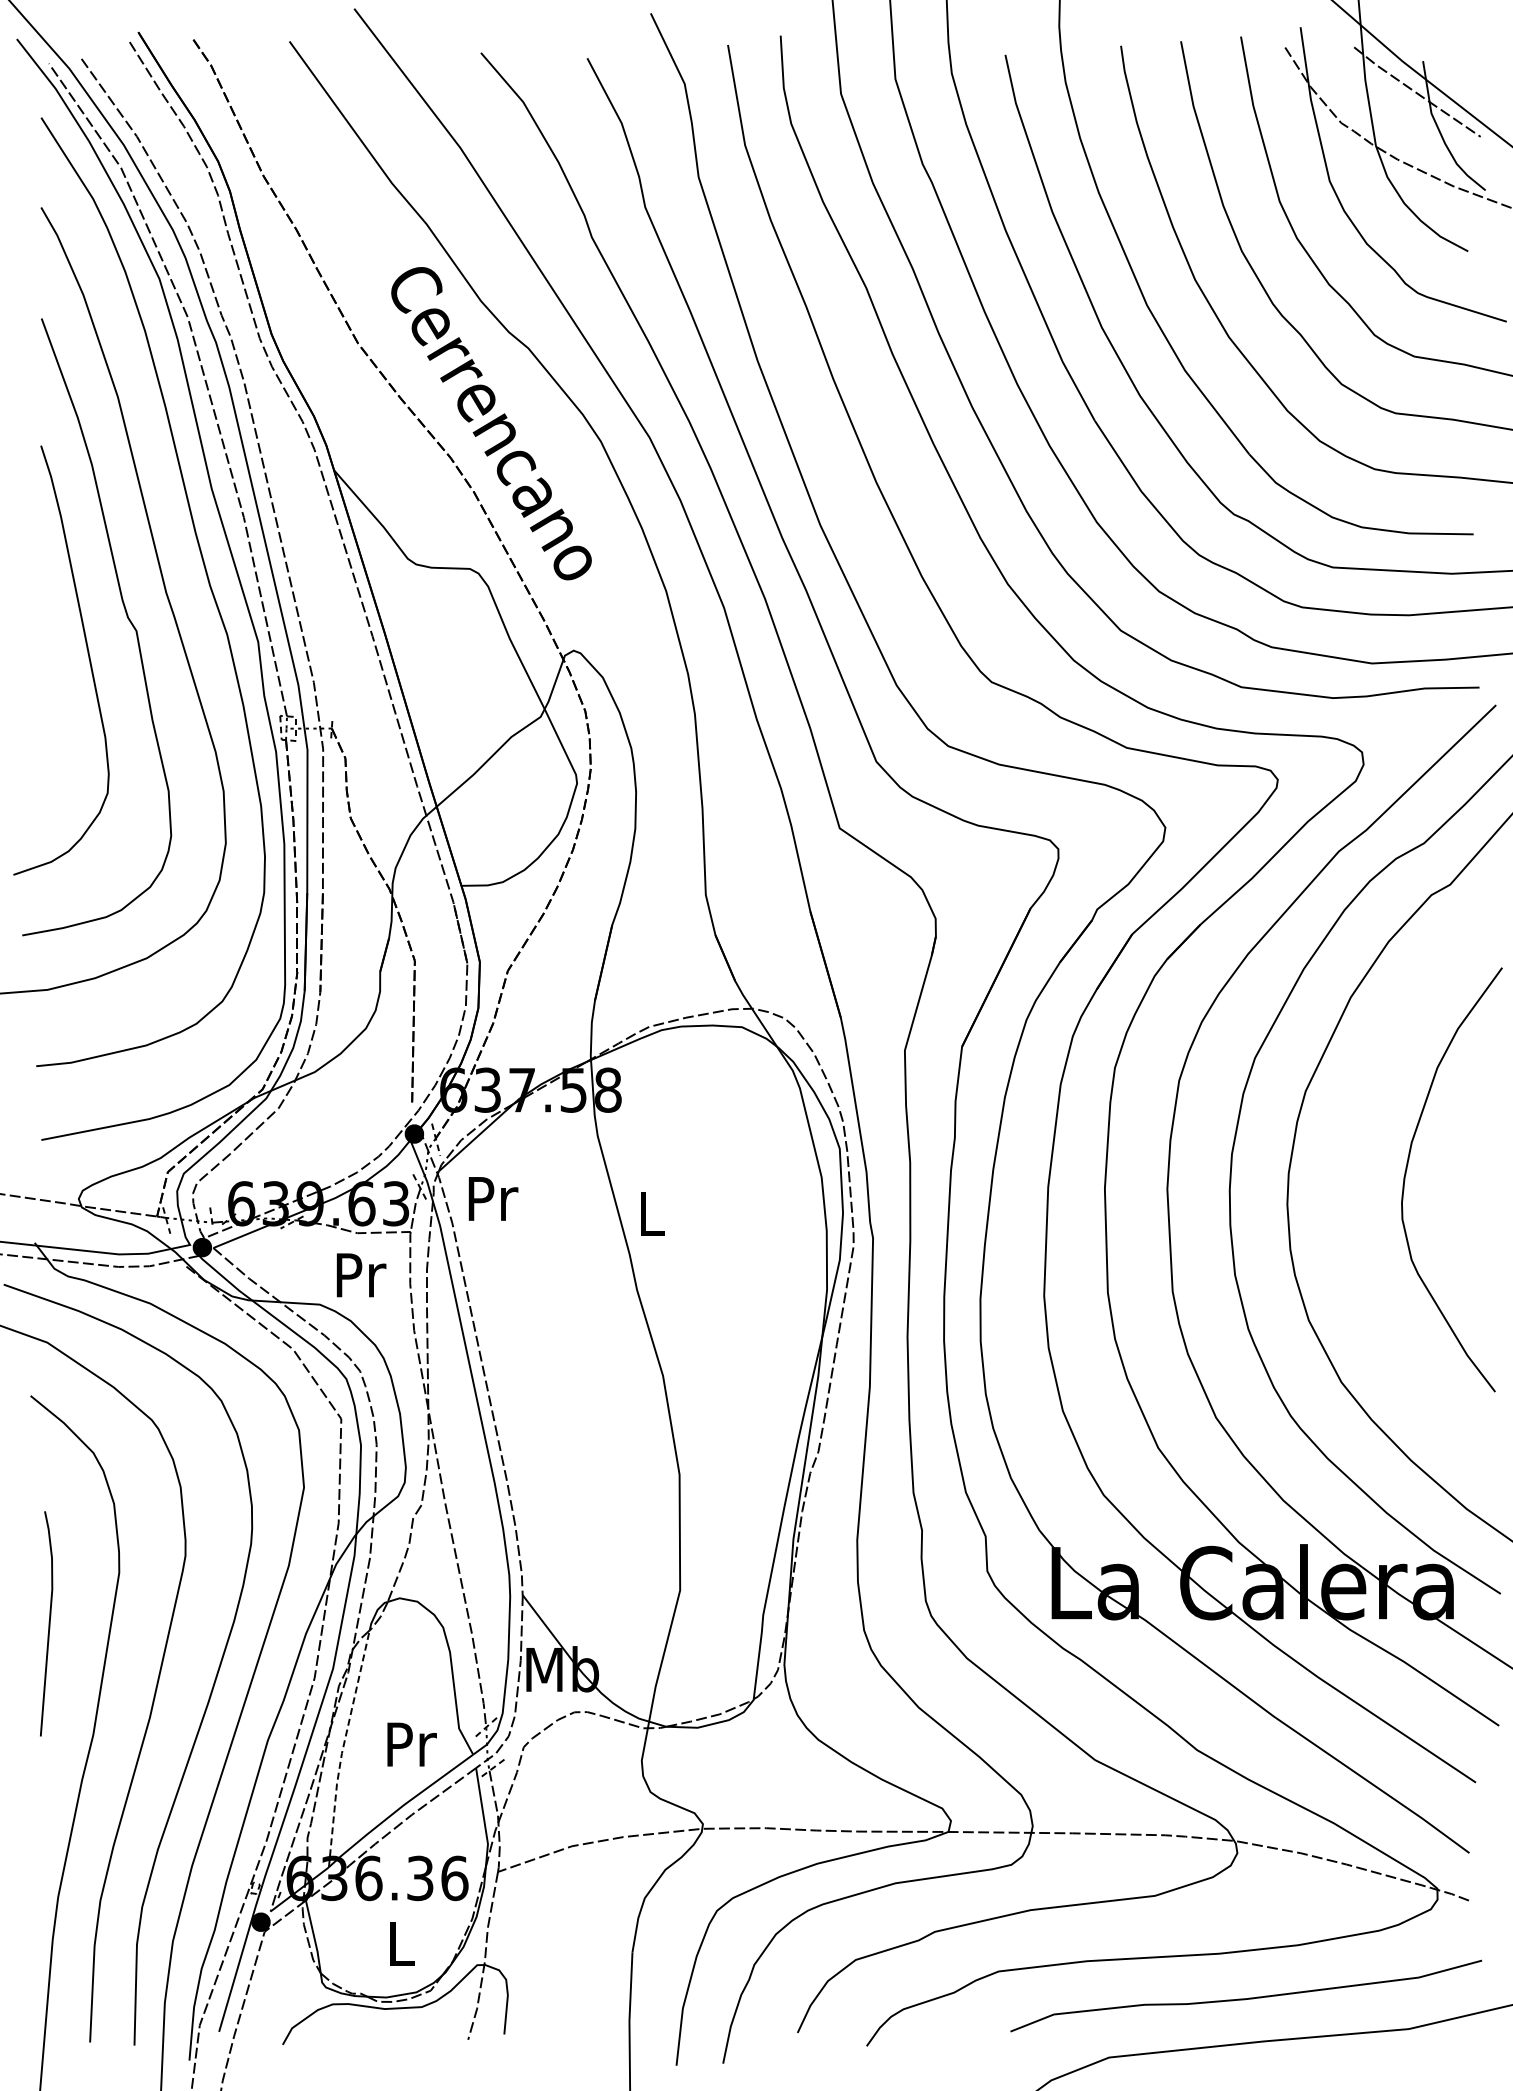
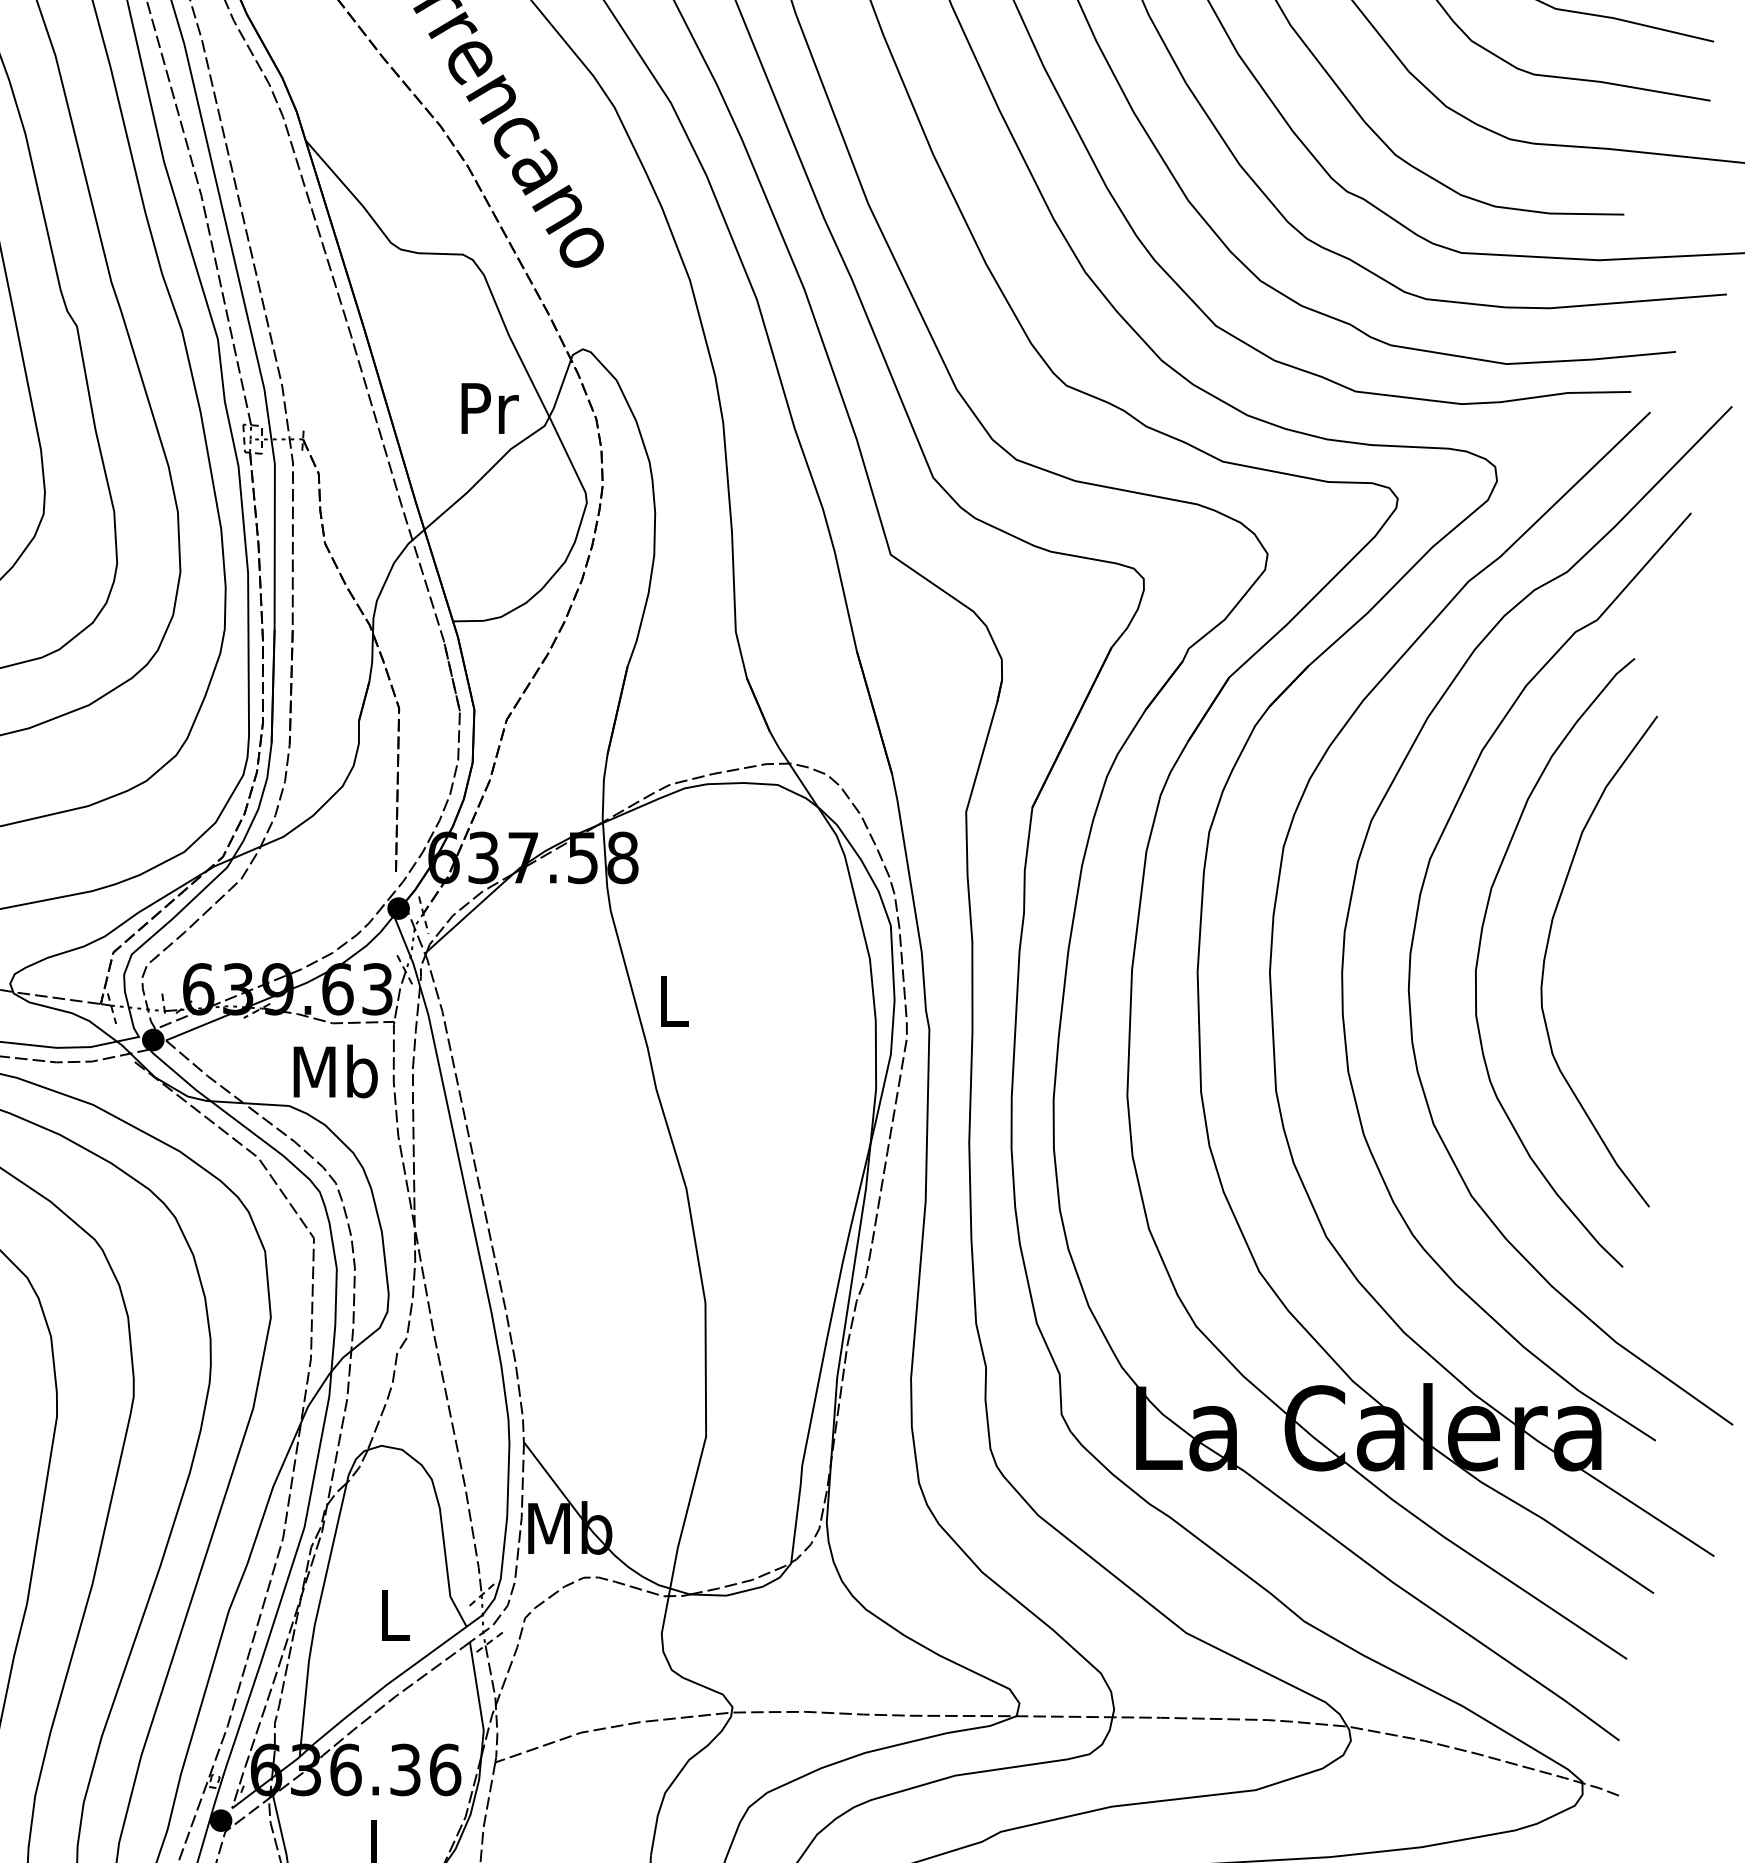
curve: (1349, 1168) -> (1480, 948), added
text: (493, 1198) -> (490, 408), moved
text: (359, 1274) -> (335, 1071), Pr -> Mb
text: (411, 1744) -> (395, 1615), Pr -> L
line: (343, 1748) -> (316, 1619), dashed -> solid

